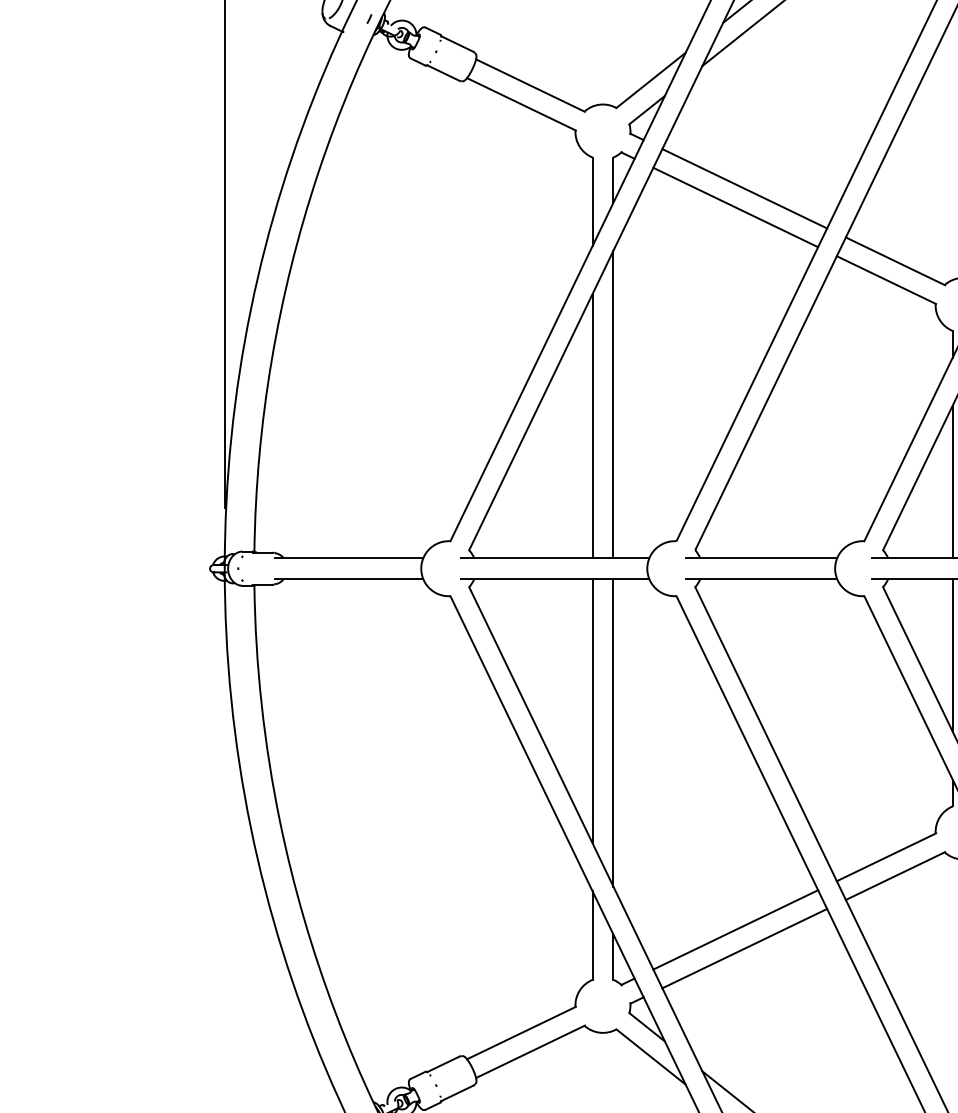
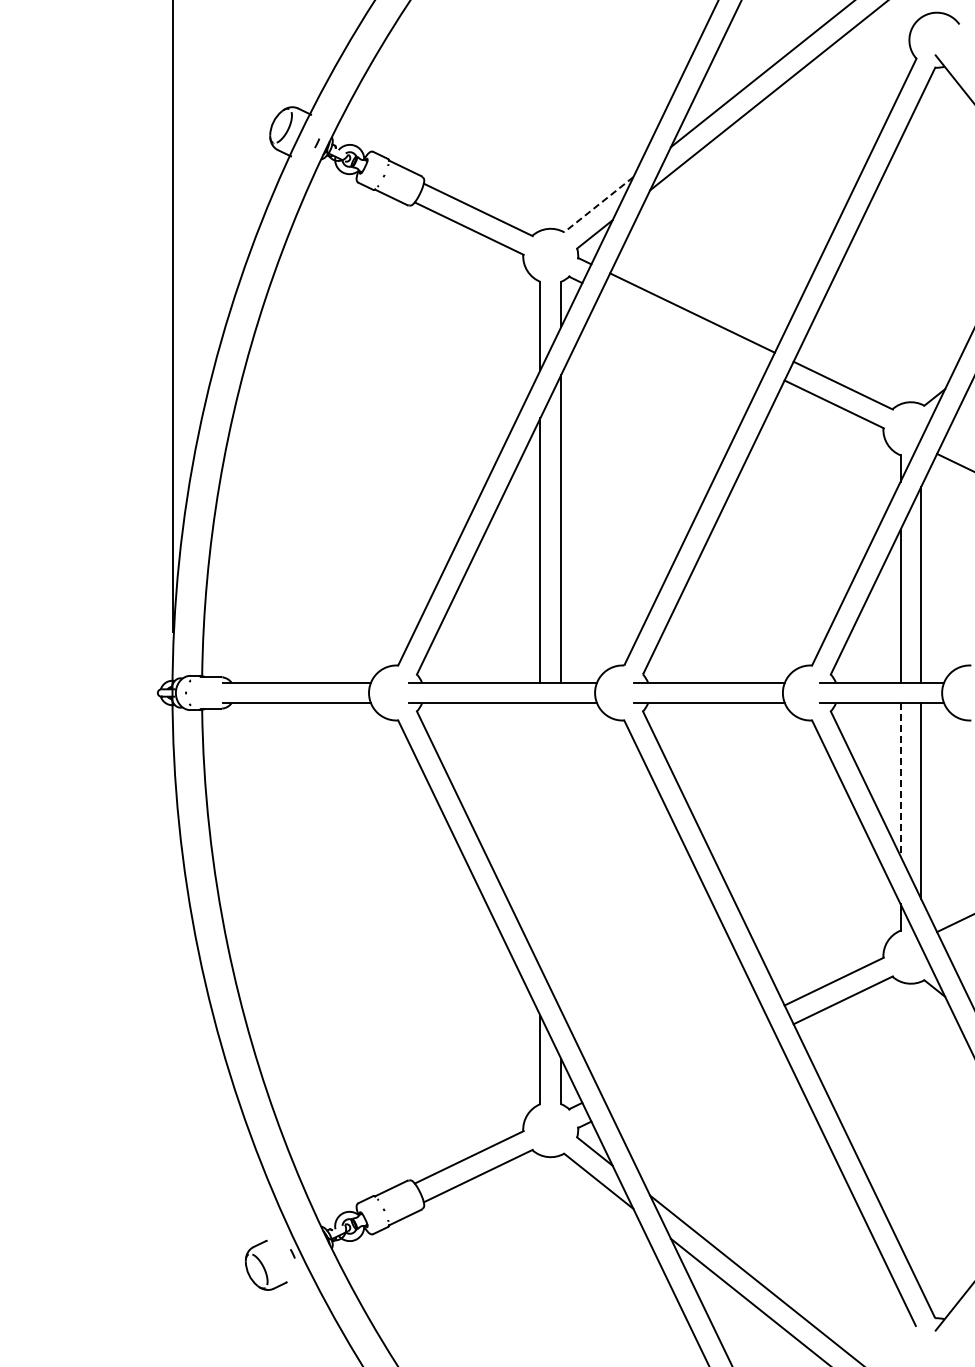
line: (650, 81) -> (598, 205), solid -> dashed
line: (735, 207) -> (683, 331), removed
line: (952, 656) -> (900, 780), solid -> dashed
line: (592, 711) -> (540, 835), removed
line: (613, 732) -> (561, 856), removed
line: (735, 929) -> (683, 1053), removed
line: (744, 948) -> (692, 1072), removed

